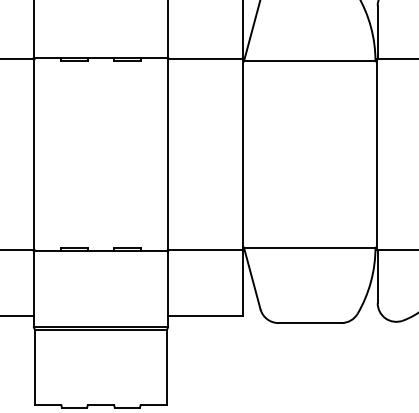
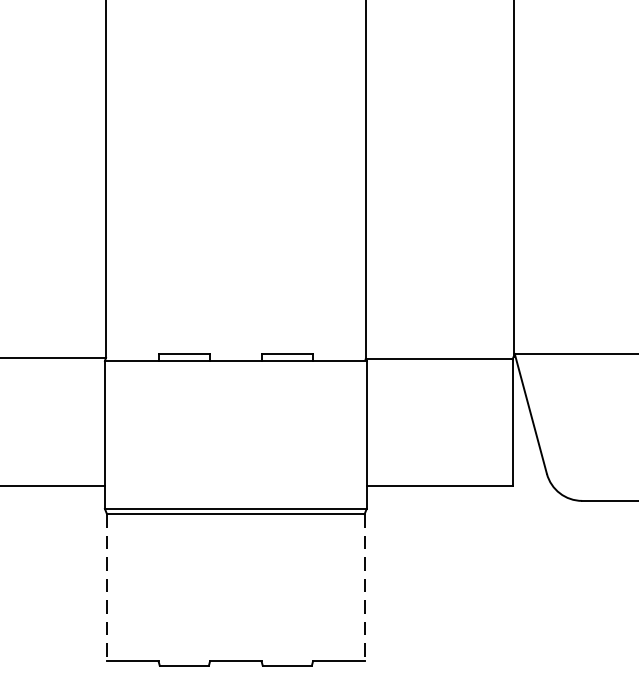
line: (34, 367) -> (106, 587), solid -> dashed
line: (166, 367) -> (363, 587), solid -> dashed

